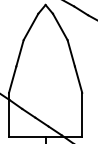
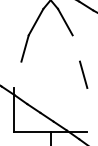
line: (70, 53) -> (75, 48), removed
line: (12, 79) -> (17, 74), removed
line: (82, 114) -> (87, 109), removed

